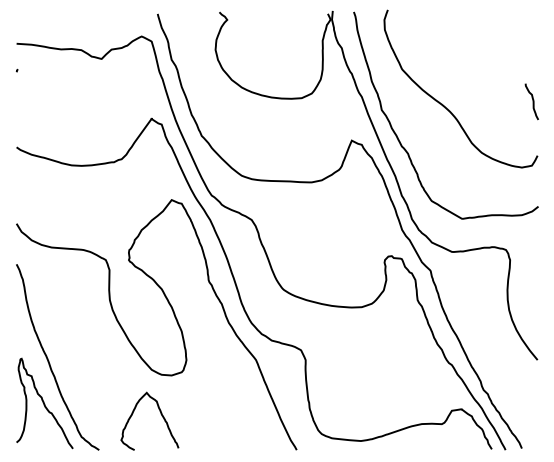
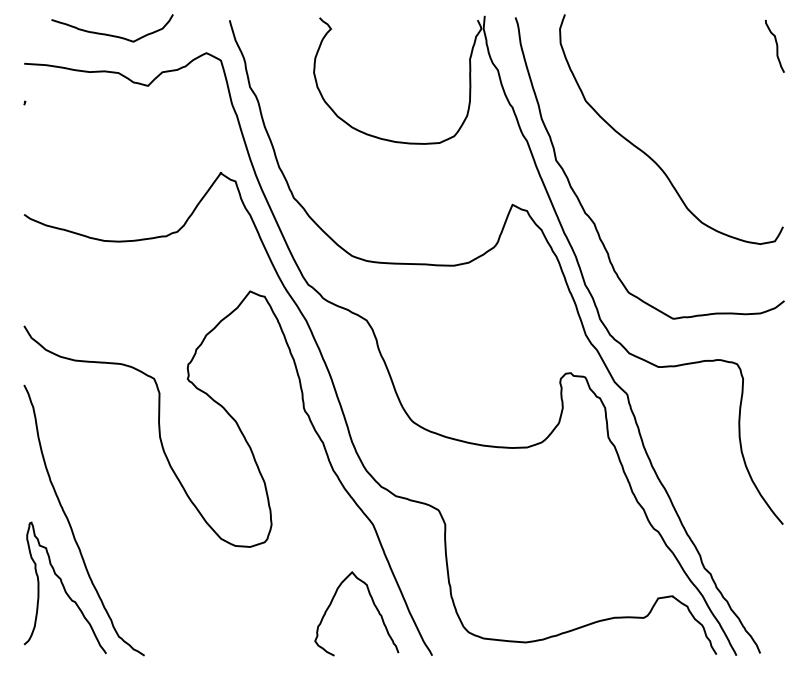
curve: (77, 23) -> (112, 34), added
curve: (532, 101) -> (775, 45), moved
curve: (160, 414) -> (372, 603), moved

